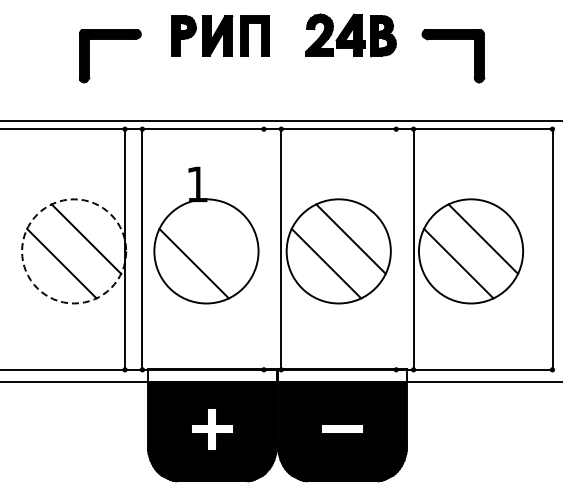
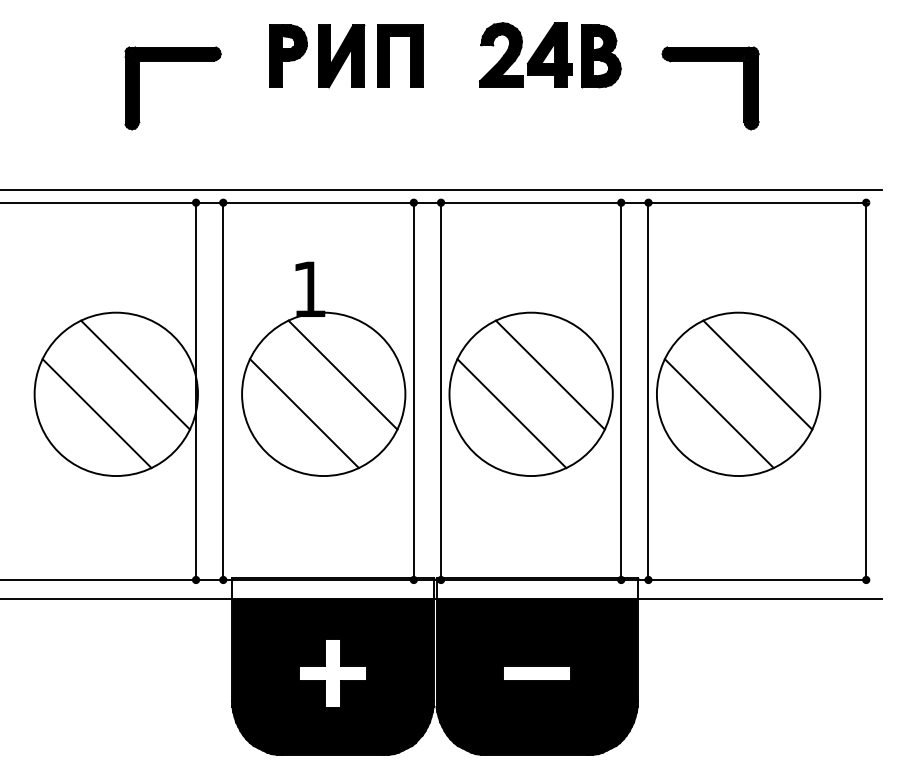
line: (218, 238) -> (342, 374), added
line: (263, 249) -> (413, 391), added
line: (396, 249) -> (621, 391), added
circle: (74, 251) -> (116, 394), dashed -> solid

